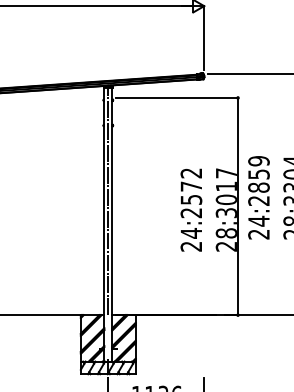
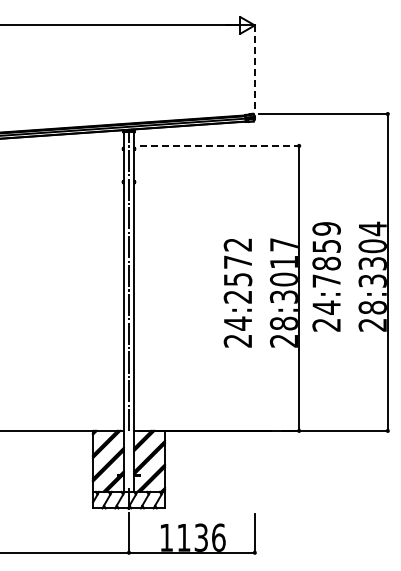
line: (203, 38) -> (254, 67), solid -> dashed
line: (177, 97) -> (219, 145), solid -> dashed
text: (258, 200) -> (326, 280), 24:2859 -> 24:7859

